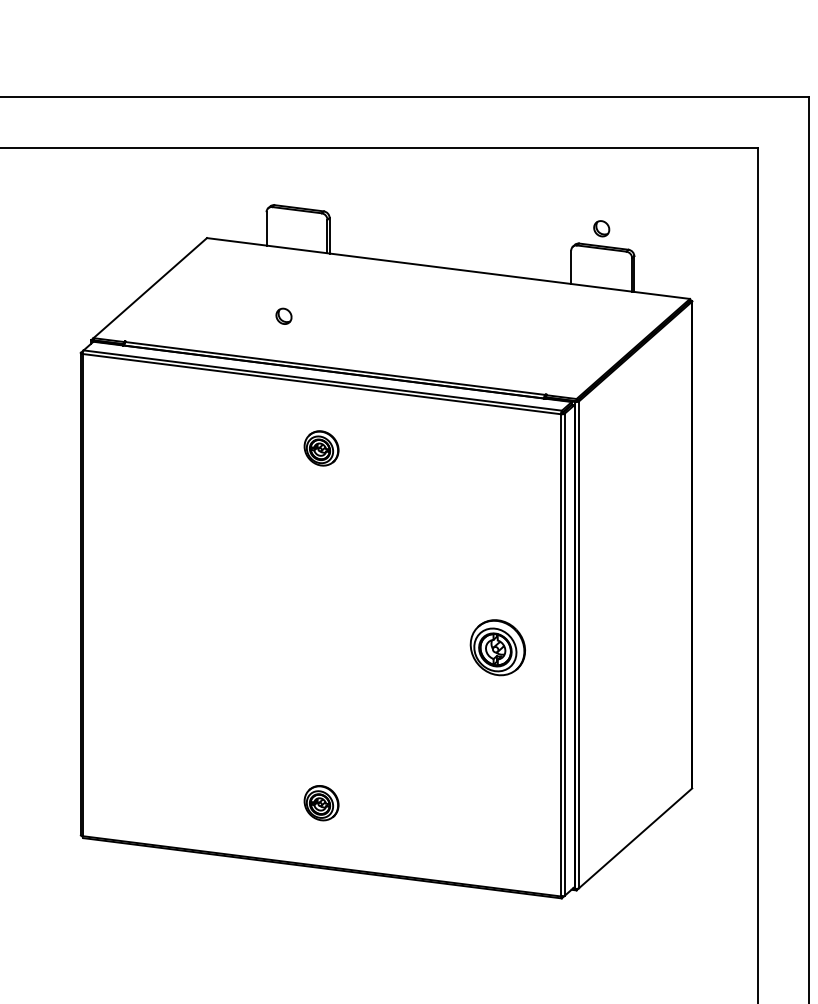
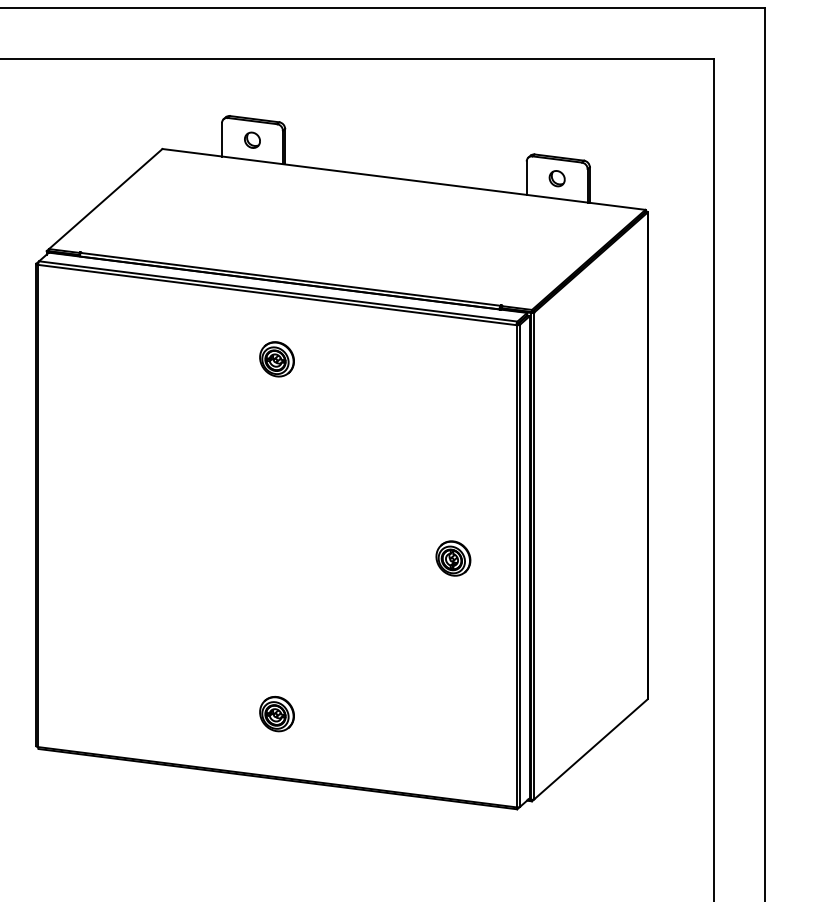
part: (601, 228) -> (556, 178), moved
part: (283, 315) -> (251, 139), moved
part: (497, 647) -> (452, 558), size x0.62

